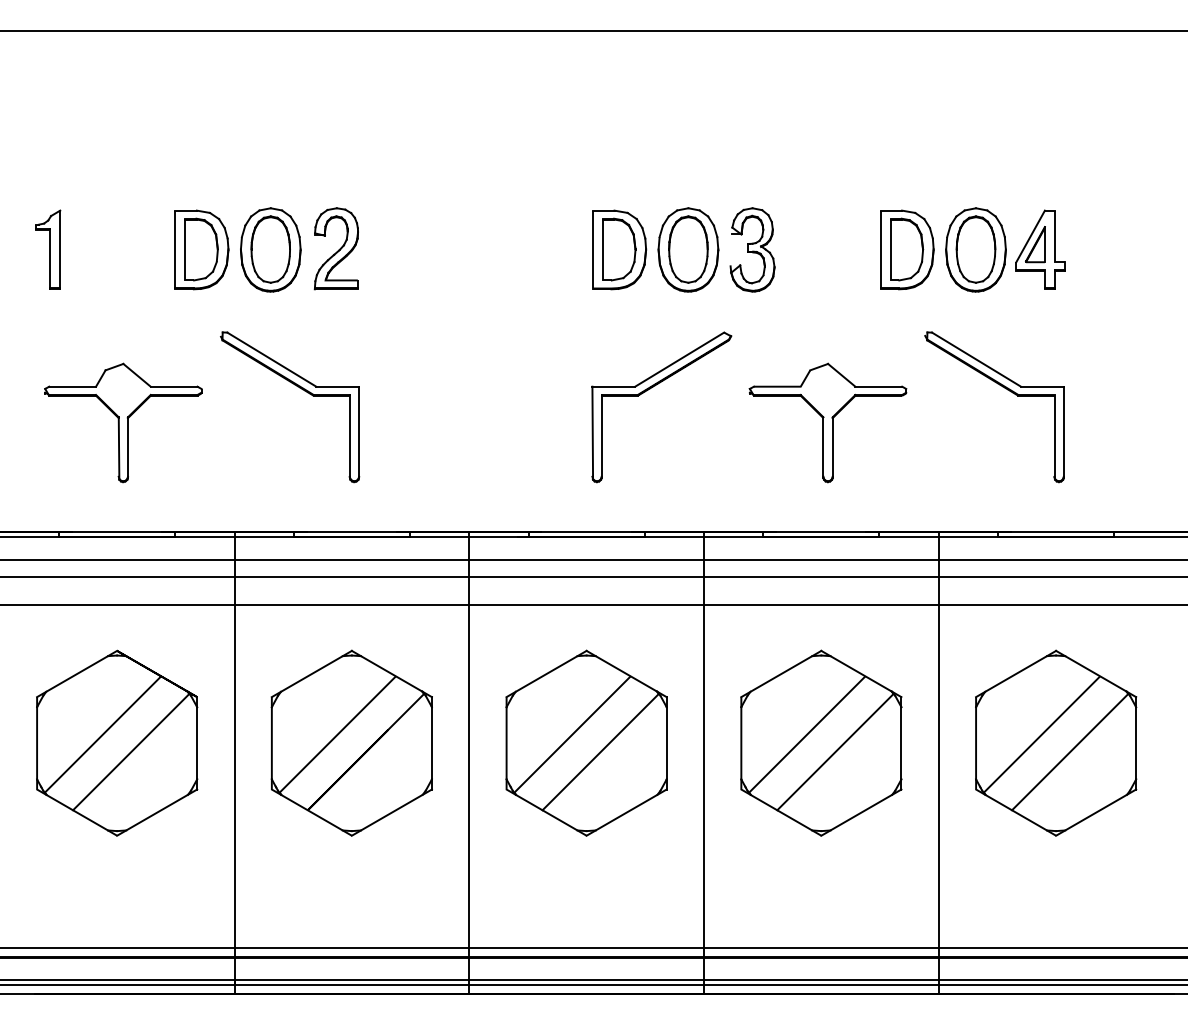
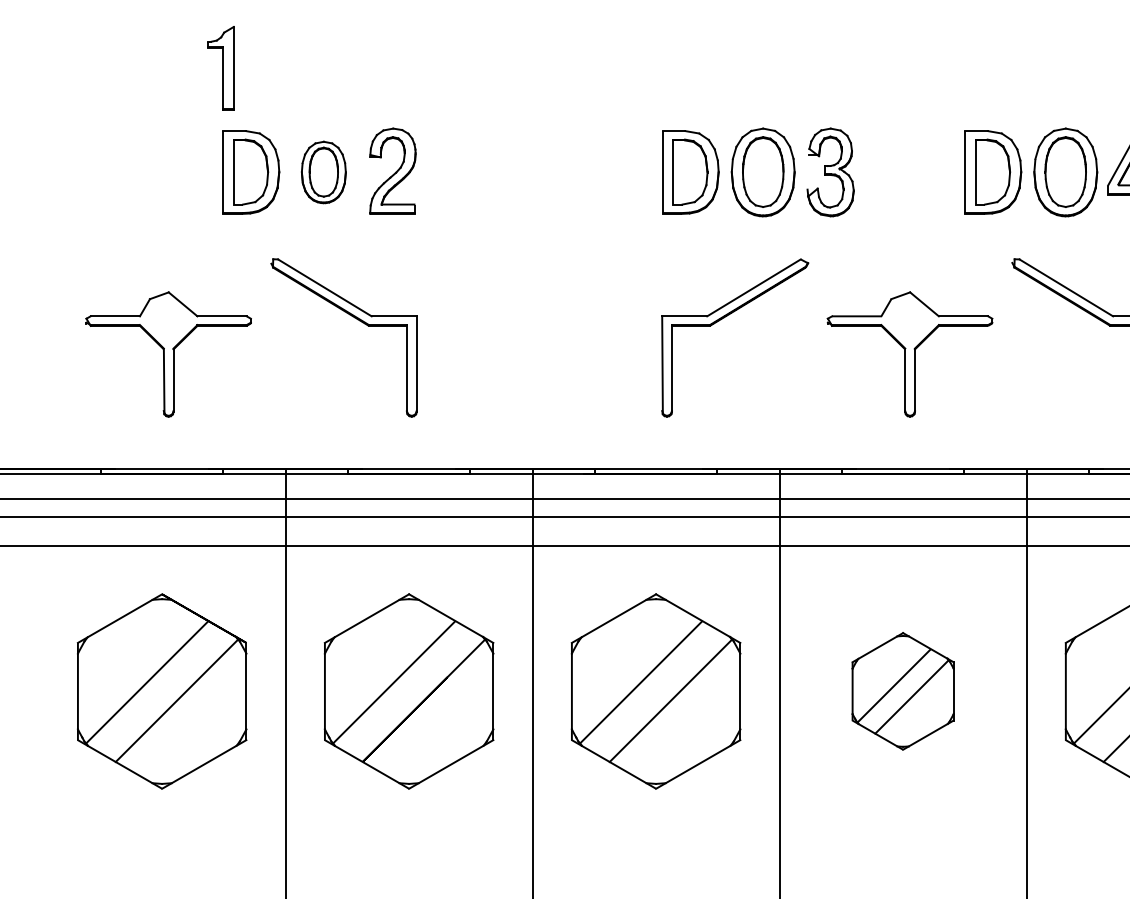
part: (48, 249) -> (221, 67), moved
part: (270, 249) -> (323, 171), size x0.7
part: (821, 742) -> (903, 690), size x0.6

